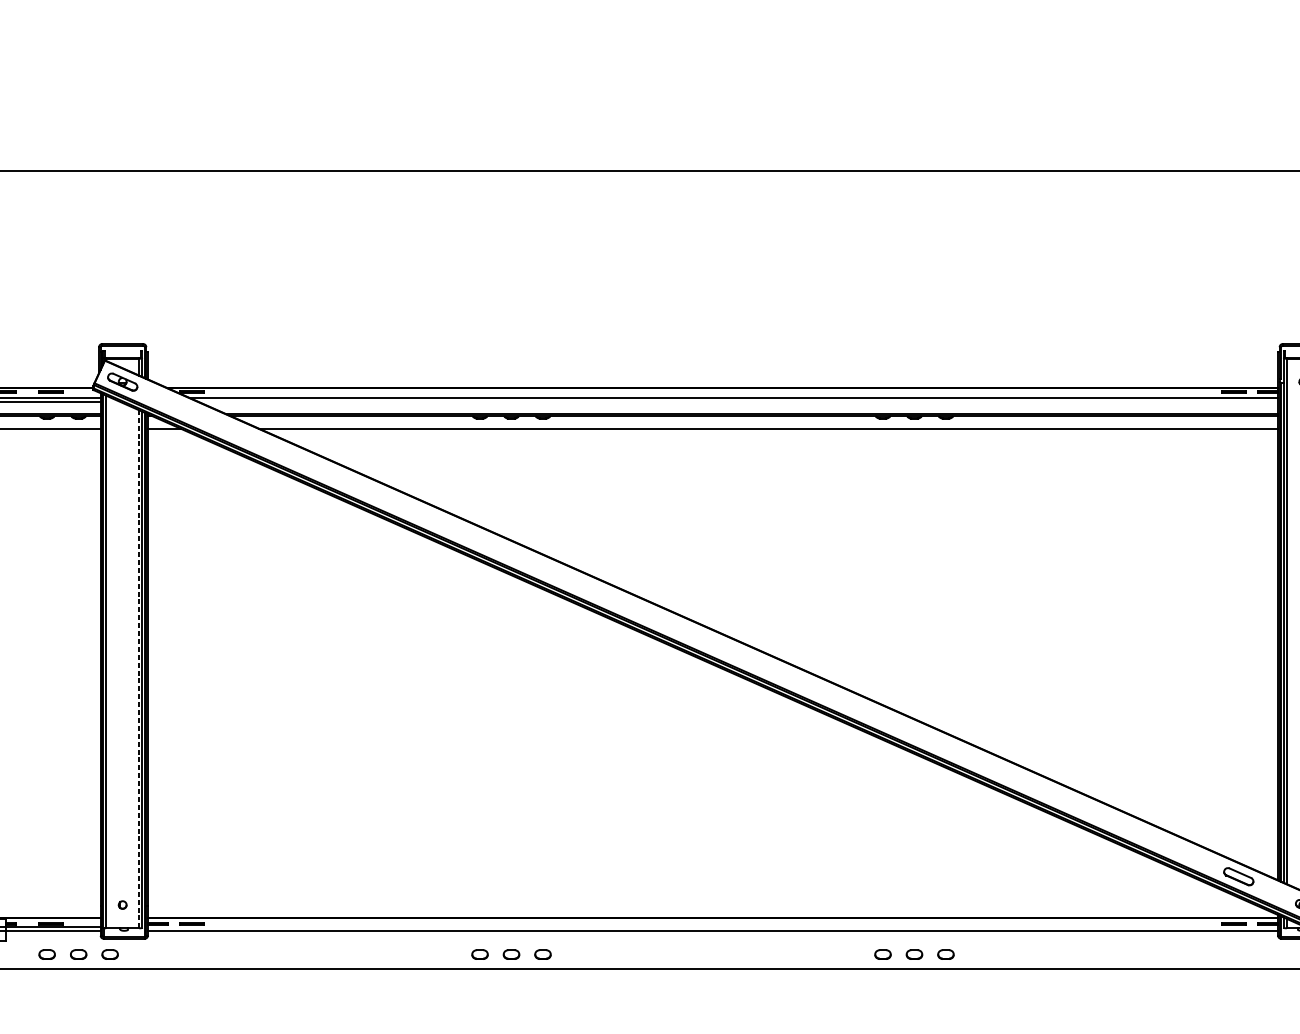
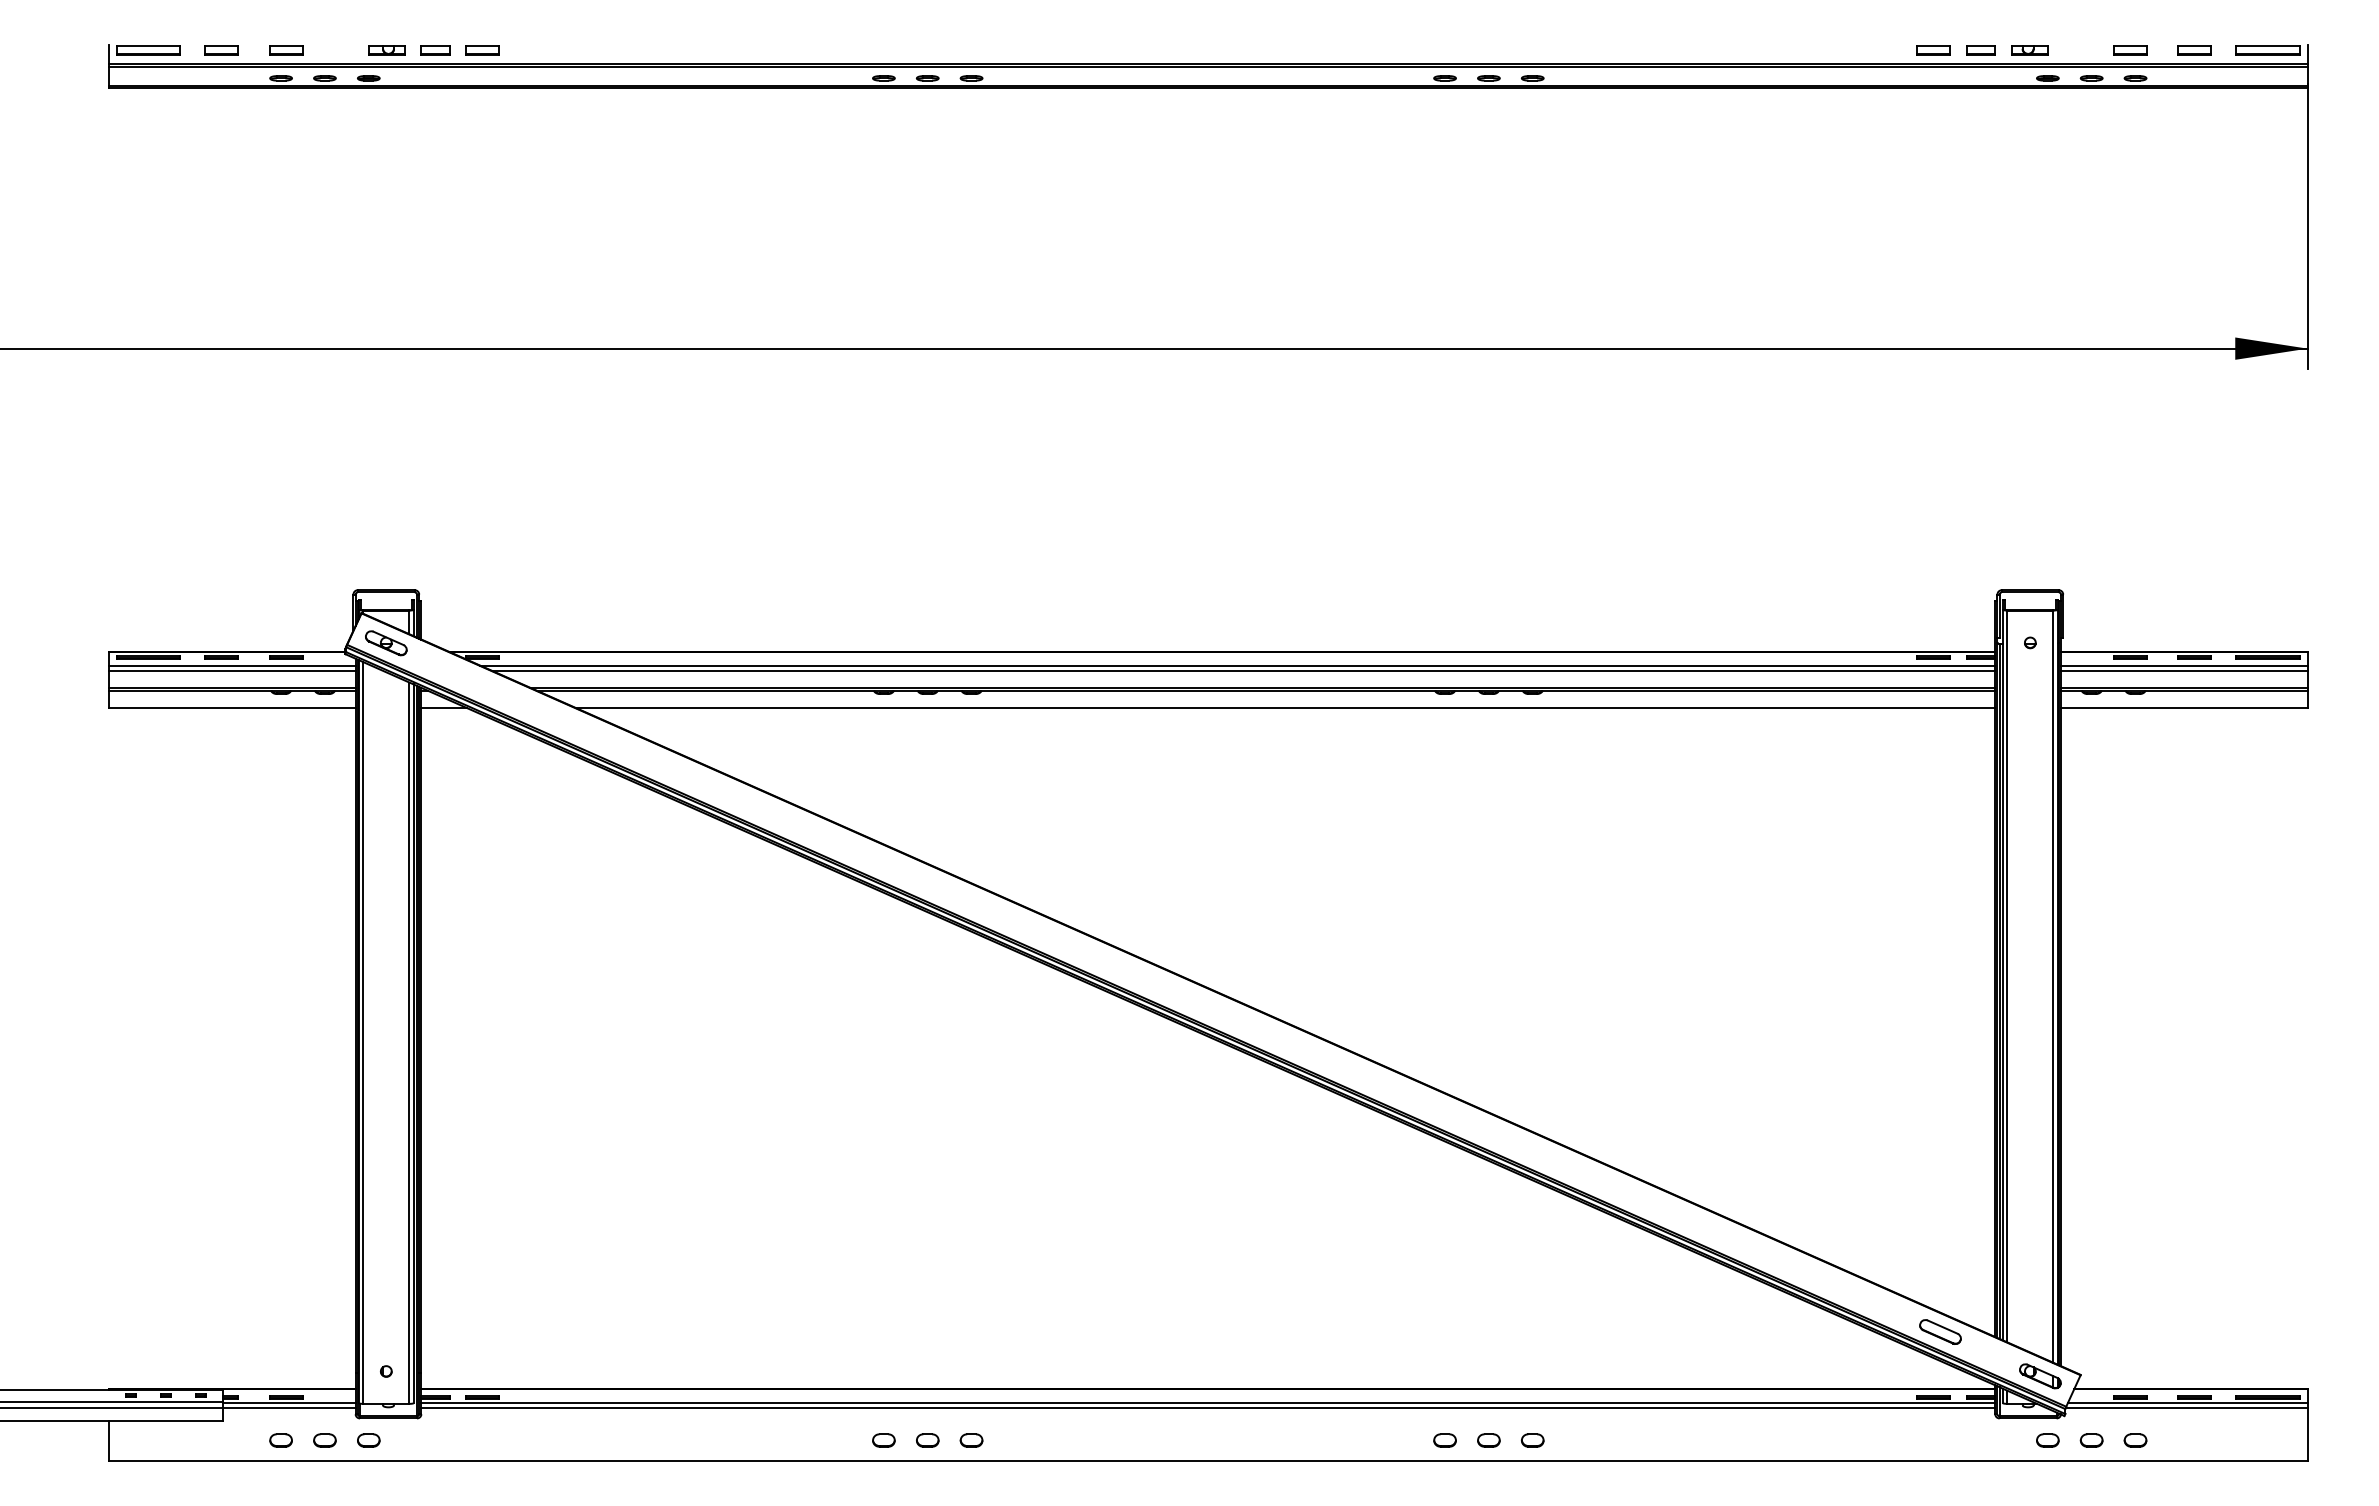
line: (738, 402) -> (1243, 671), added
line: (139, 669) -> (409, 1043), dashed -> solid
line: (713, 927) -> (1208, 1402), added

